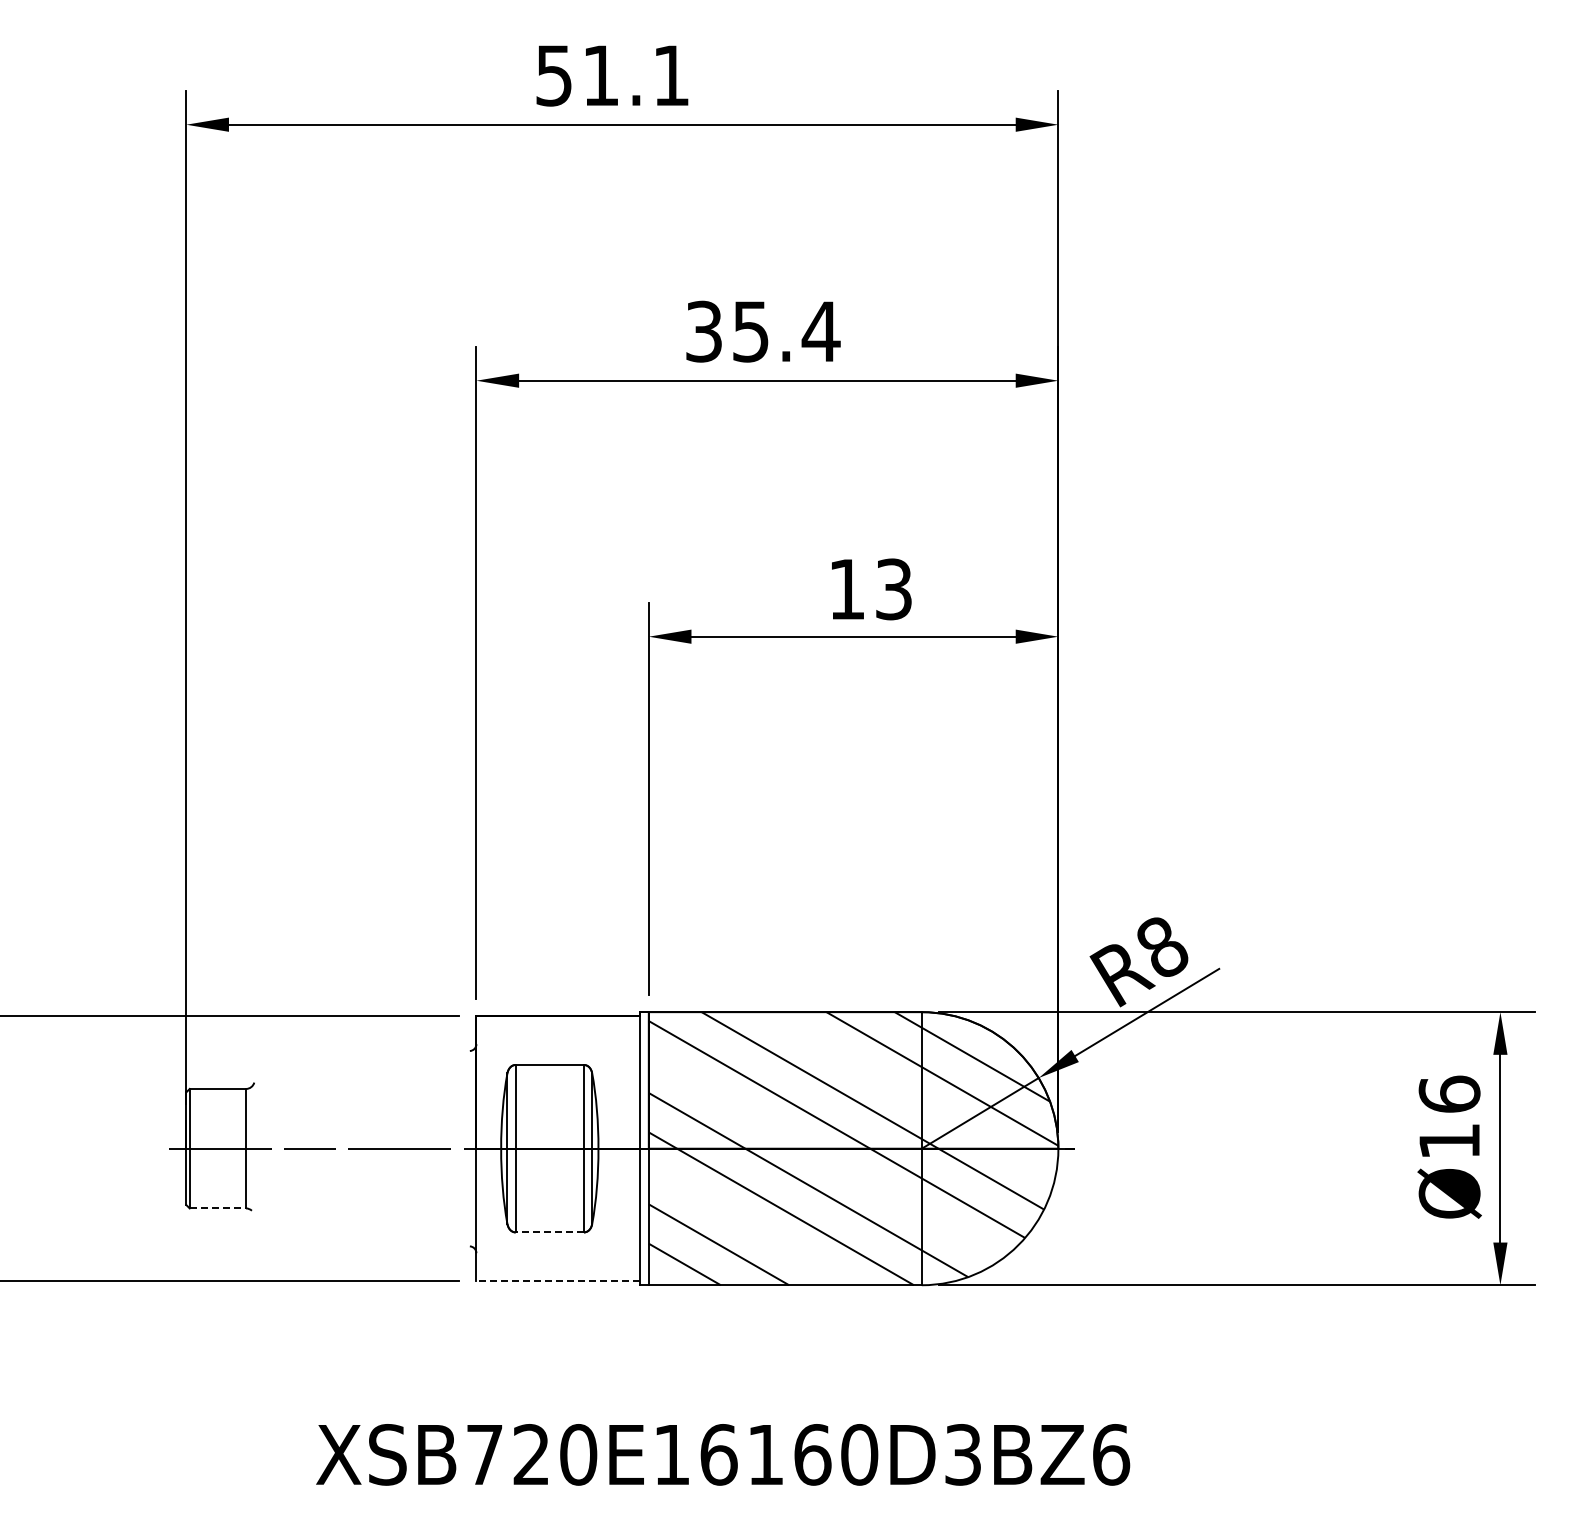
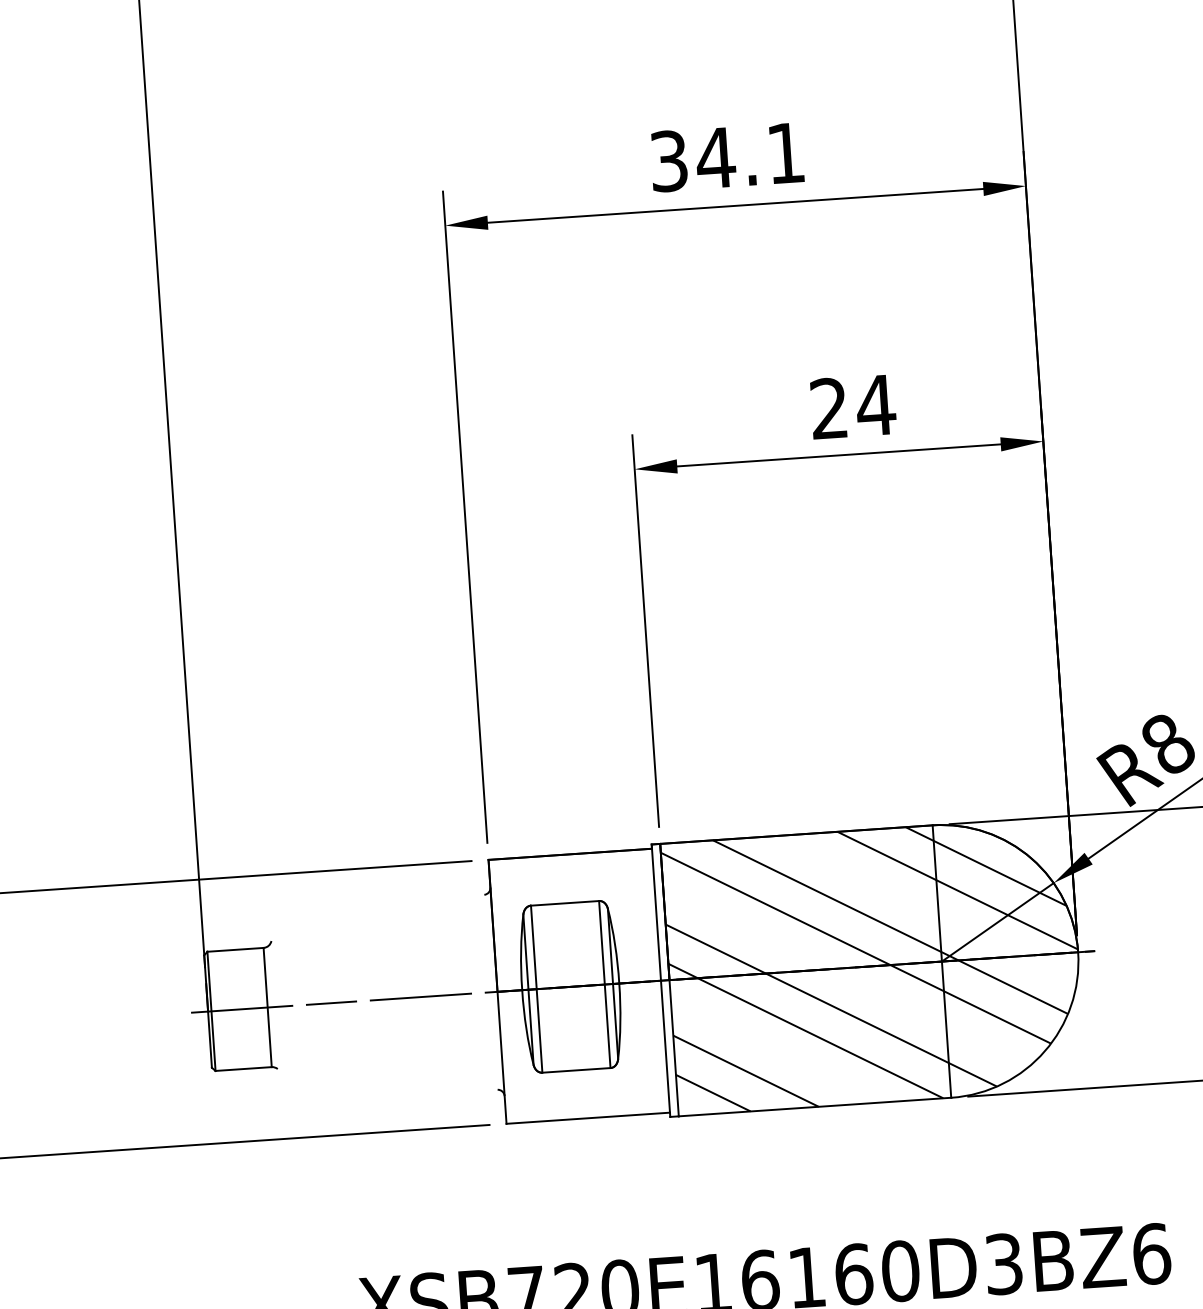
text: (785, 331) -> (750, 155), 35.4 -> 34.1
text: (871, 589) -> (853, 407), 13 -> 24
line: (218, 1208) -> (244, 1069), dashed -> solid
line: (549, 1232) -> (576, 1070), dashed -> solid
line: (558, 1280) -> (588, 1117), dashed -> solid

